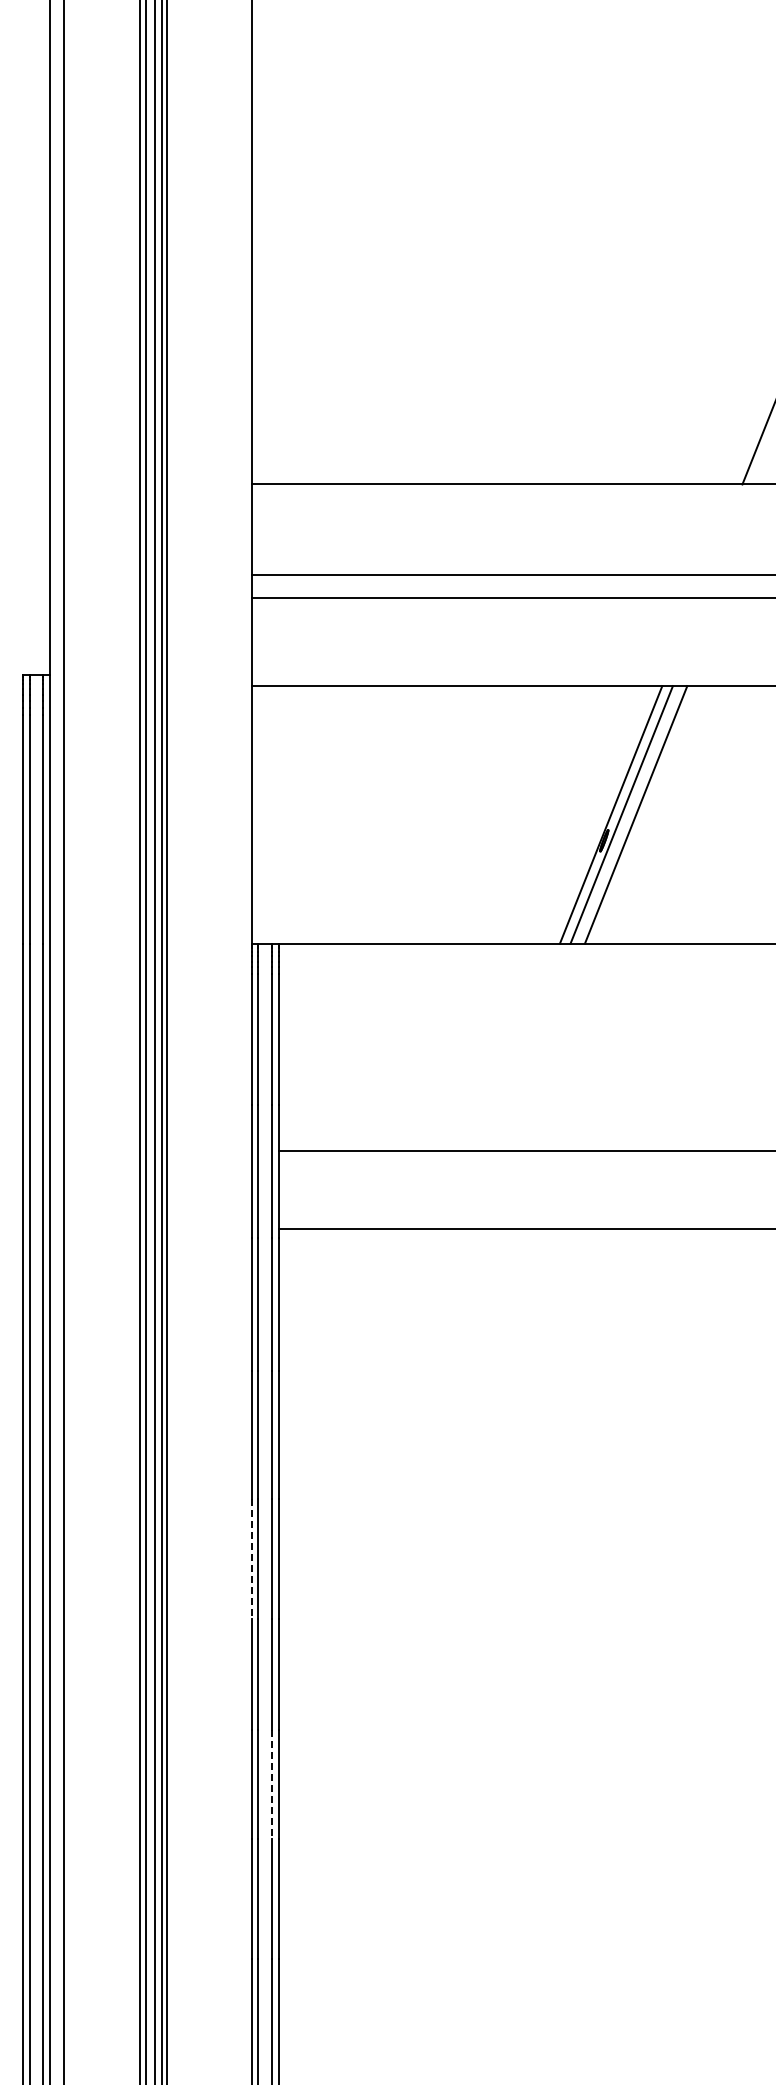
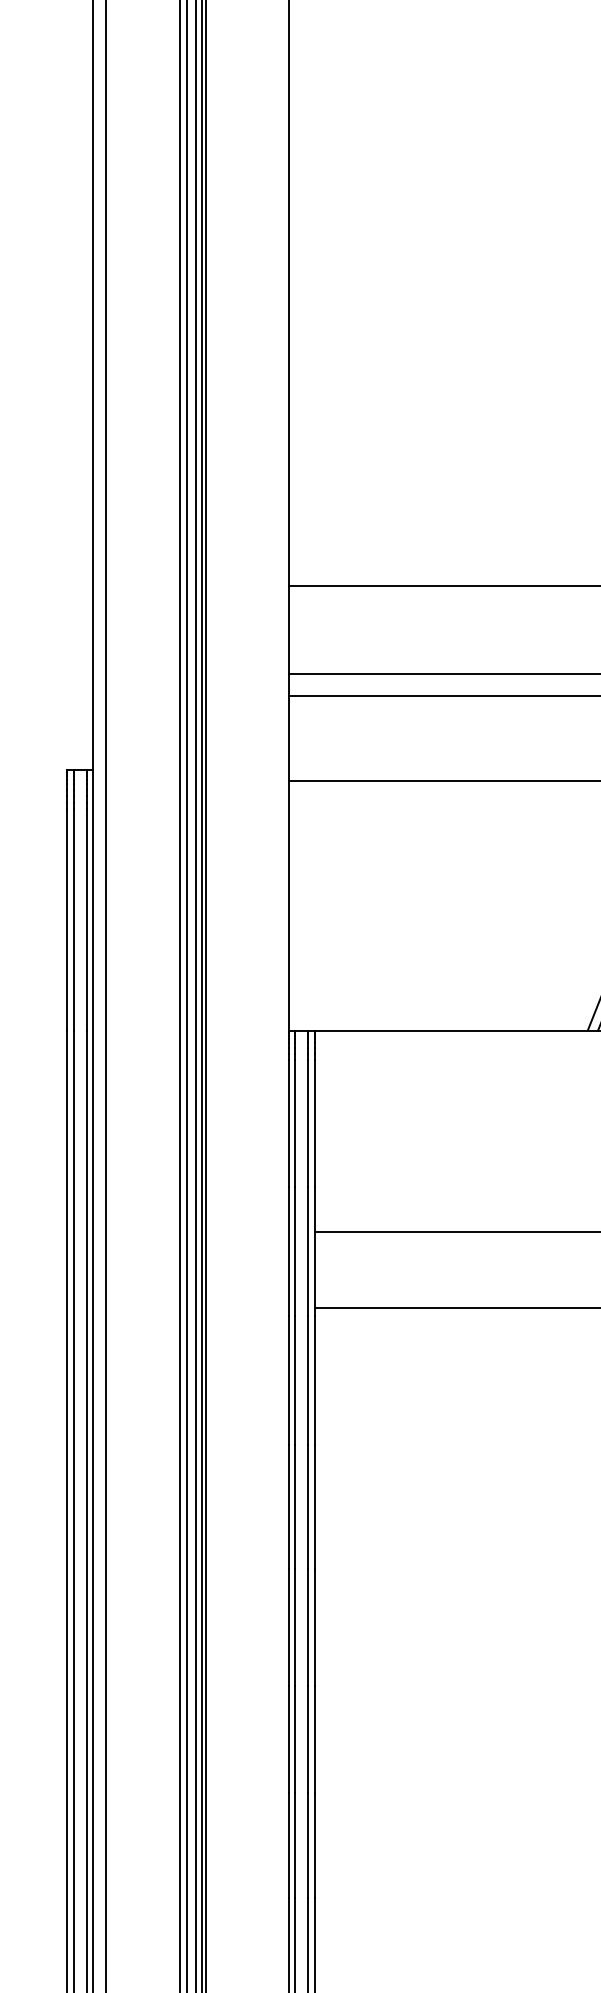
line: (251, 1559) -> (288, 1627), dashed -> solid
line: (271, 1784) -> (308, 1845), dashed -> solid

